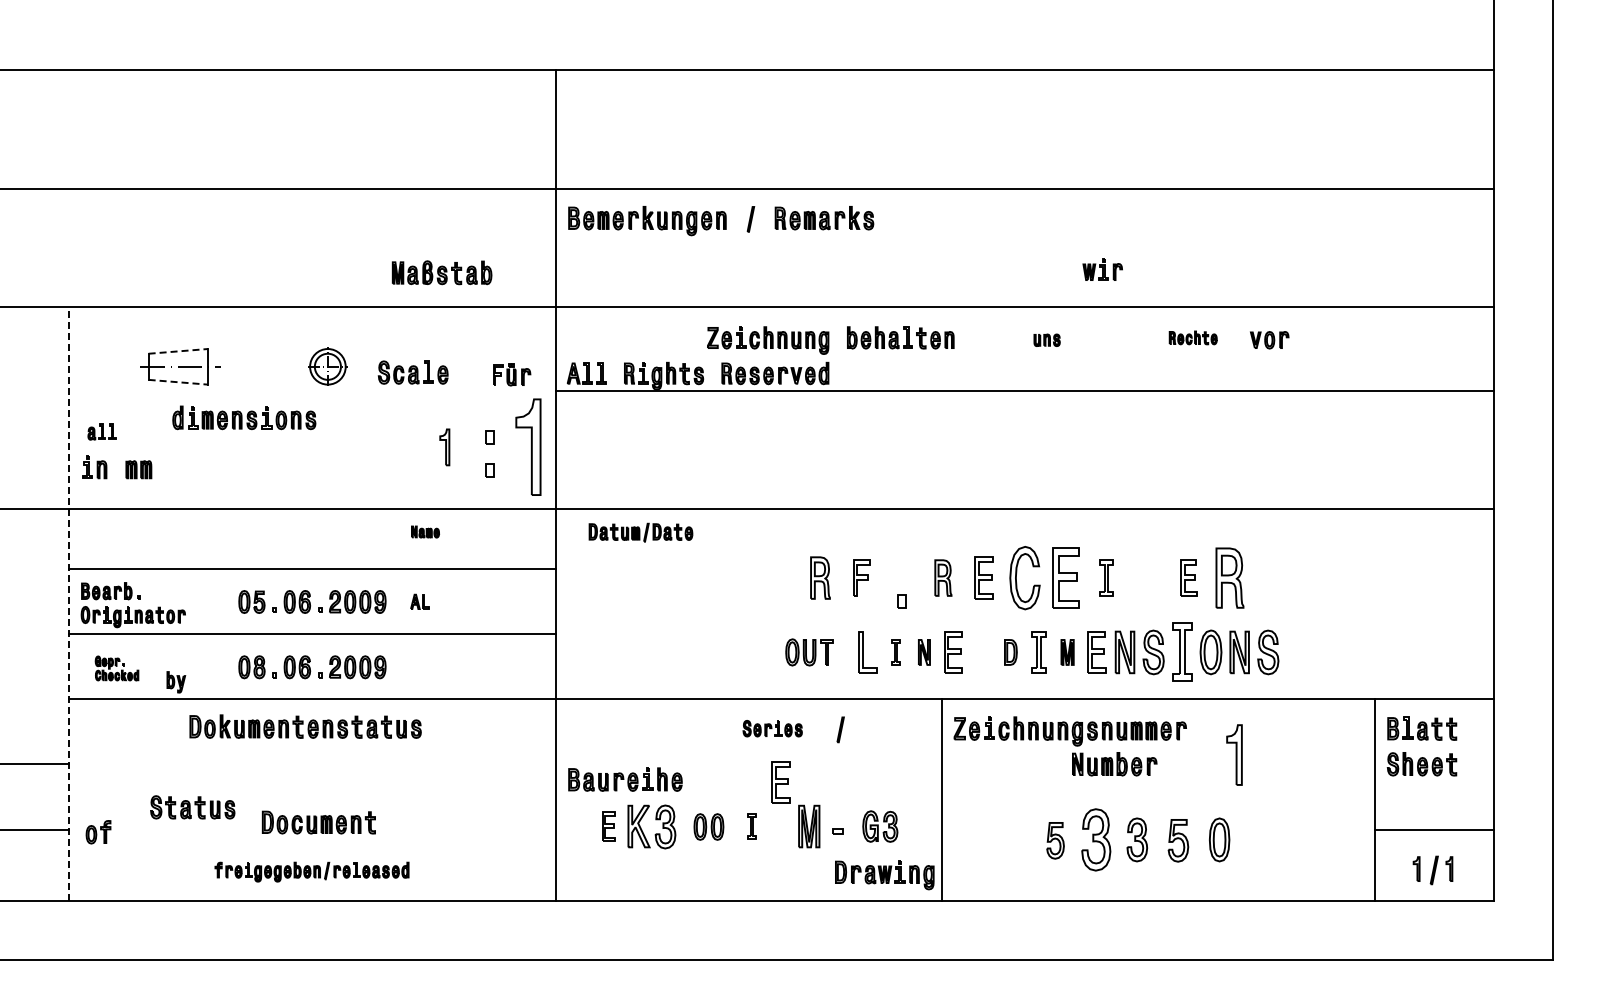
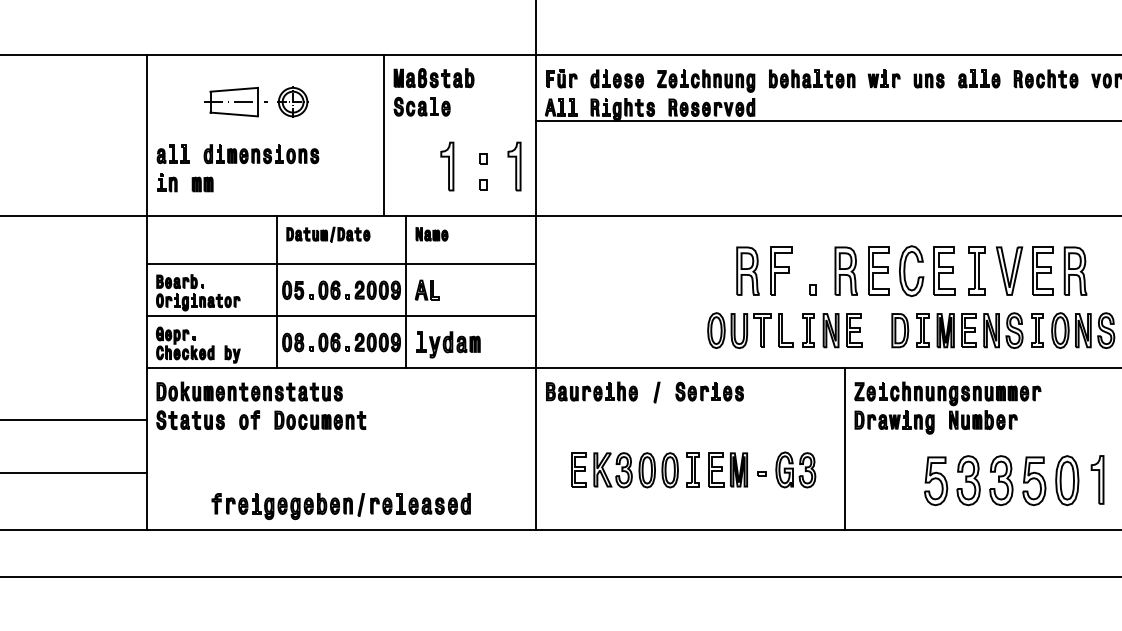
part: (1102, 269) -> (883, 78), moved
part: (441, 272) -> (433, 77), moved
part: (656, 337) -> (616, 78), added
part: (1109, 337) -> (979, 78), added
part: (1193, 337) -> (1046, 78), size x1.67
part: (1047, 340) -> (929, 81), size x1.43
line: (178, 351) -> (234, 89), dashed -> solid
part: (327, 366) -> (292, 101), moved
part: (512, 374) -> (562, 78), moved
line: (178, 382) -> (234, 114), dashed -> solid
line: (365, 408) -> (383, 135), added
part: (244, 417) -> (261, 153), moved
part: (101, 431) -> (172, 153), size x1.43
part: (444, 447) -> (447, 166), size x1.67
part: (528, 447) -> (514, 166), size x0.62
part: (425, 531) -> (431, 233), size x1.43
part: (640, 532) -> (327, 234), moved
part: (820, 577) -> (747, 270), size x1.43
part: (861, 577) -> (780, 270), size x1.67
part: (943, 577) -> (846, 270), size x1.67
part: (984, 577) -> (879, 270), size x1.43
part: (1106, 577) -> (976, 270), size x1.67
part: (1147, 577) -> (1009, 270), added
part: (1188, 577) -> (1042, 270), size x1.67
part: (419, 601) -> (427, 289), size x1.67
line: (69, 604) -> (147, 292), dashed -> solid
line: (231, 604) -> (276, 292), added
line: (393, 604) -> (406, 292), added
part: (809, 652) -> (739, 330), size x1.67
part: (895, 652) -> (807, 330), size x1.67
part: (924, 652) -> (831, 330), size x1.67
part: (1010, 652) -> (899, 330), size x1.67
part: (1067, 652) -> (945, 330), size x1.67
part: (1181, 652) -> (1036, 330), size x0.71
part: (116, 668) -> (184, 343), size x1.67
part: (446, 669) -> (448, 344), added
part: (305, 726) -> (249, 391), moved
part: (772, 728) -> (709, 391), size x1.43
line: (840, 729) -> (656, 392), moved
part: (1234, 754) -> (1097, 479), moved
part: (625, 779) -> (591, 391), moved
part: (780, 782) -> (715, 469), moved
part: (192, 807) -> (190, 420), moved
part: (318, 822) -> (319, 420), moved
part: (608, 826) -> (578, 469), size x1.43
part: (708, 826) -> (658, 469), size x1.67
part: (751, 826) -> (692, 469), size x1.67
part: (880, 826) -> (795, 469), size x1.43
part: (98, 832) -> (249, 420), moved
part: (1137, 839) -> (1001, 480), size x1.43
part: (1219, 839) -> (1067, 480), size x1.43
part: (1055, 840) -> (935, 481), size x1.67
part: (1178, 840) -> (1034, 481), size x1.43
part: (311, 871) -> (340, 505), size x1.67
part: (884, 875) -> (894, 422), moved

